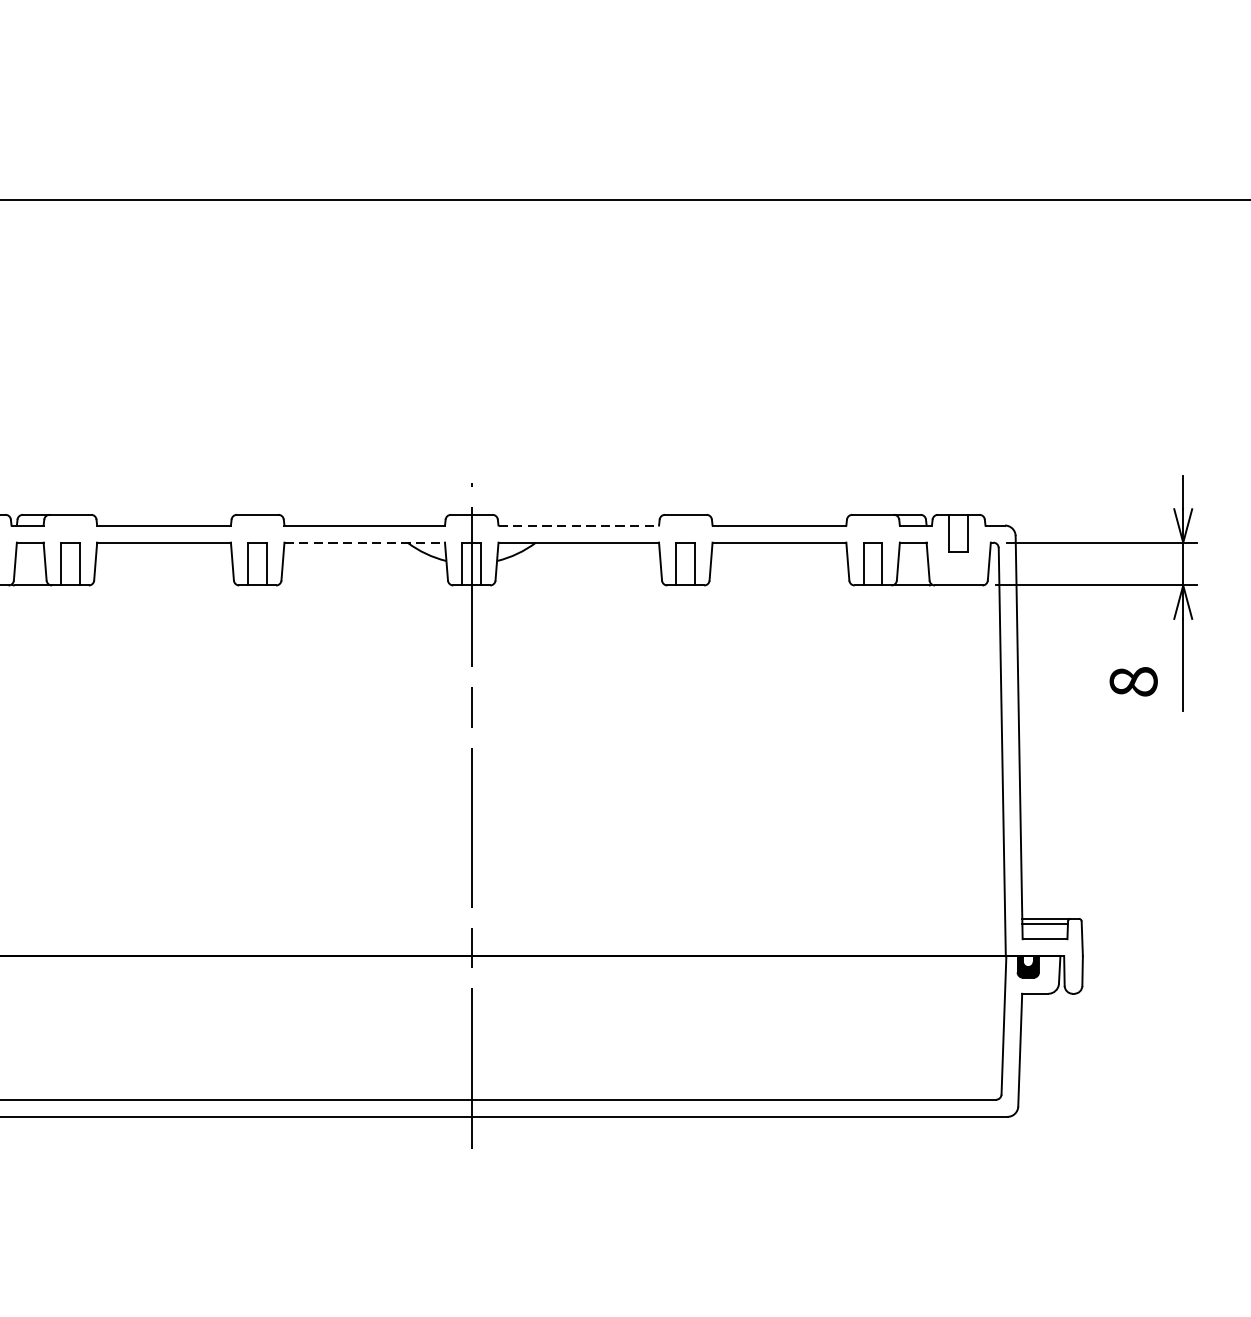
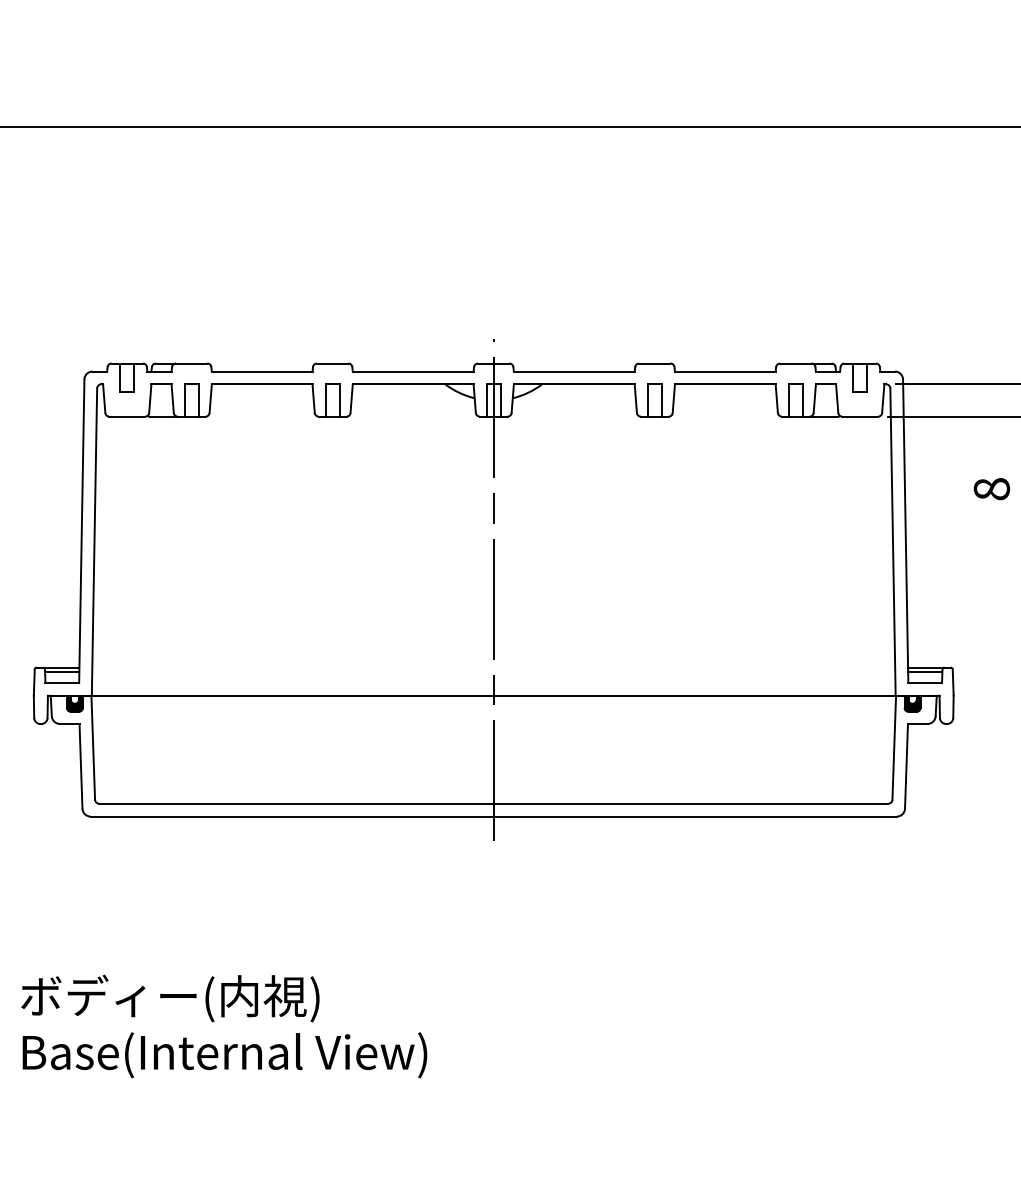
line: (579, 525) -> (574, 371), dashed -> solid
line: (365, 542) -> (413, 384), dashed -> solid

